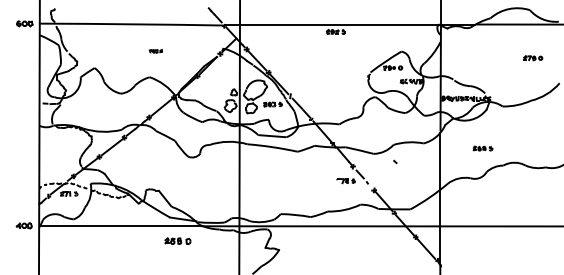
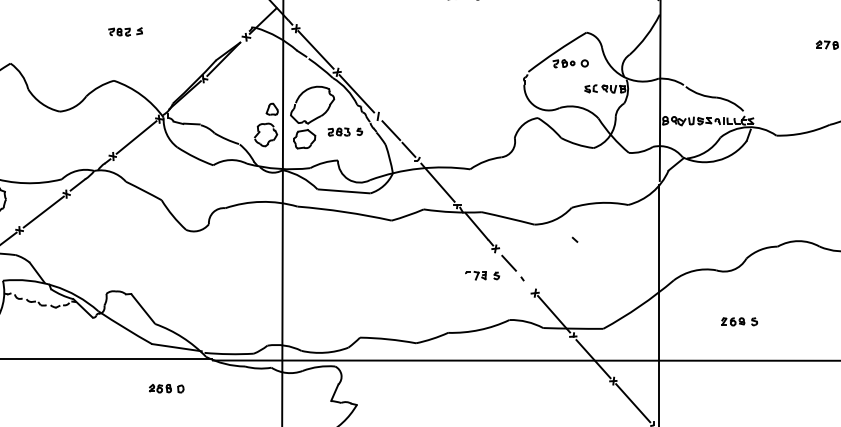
part: (155, 51) -> (124, 32), size x1.43
part: (482, 148) -> (738, 321), moved
part: (177, 241) -> (166, 389), size x0.71

